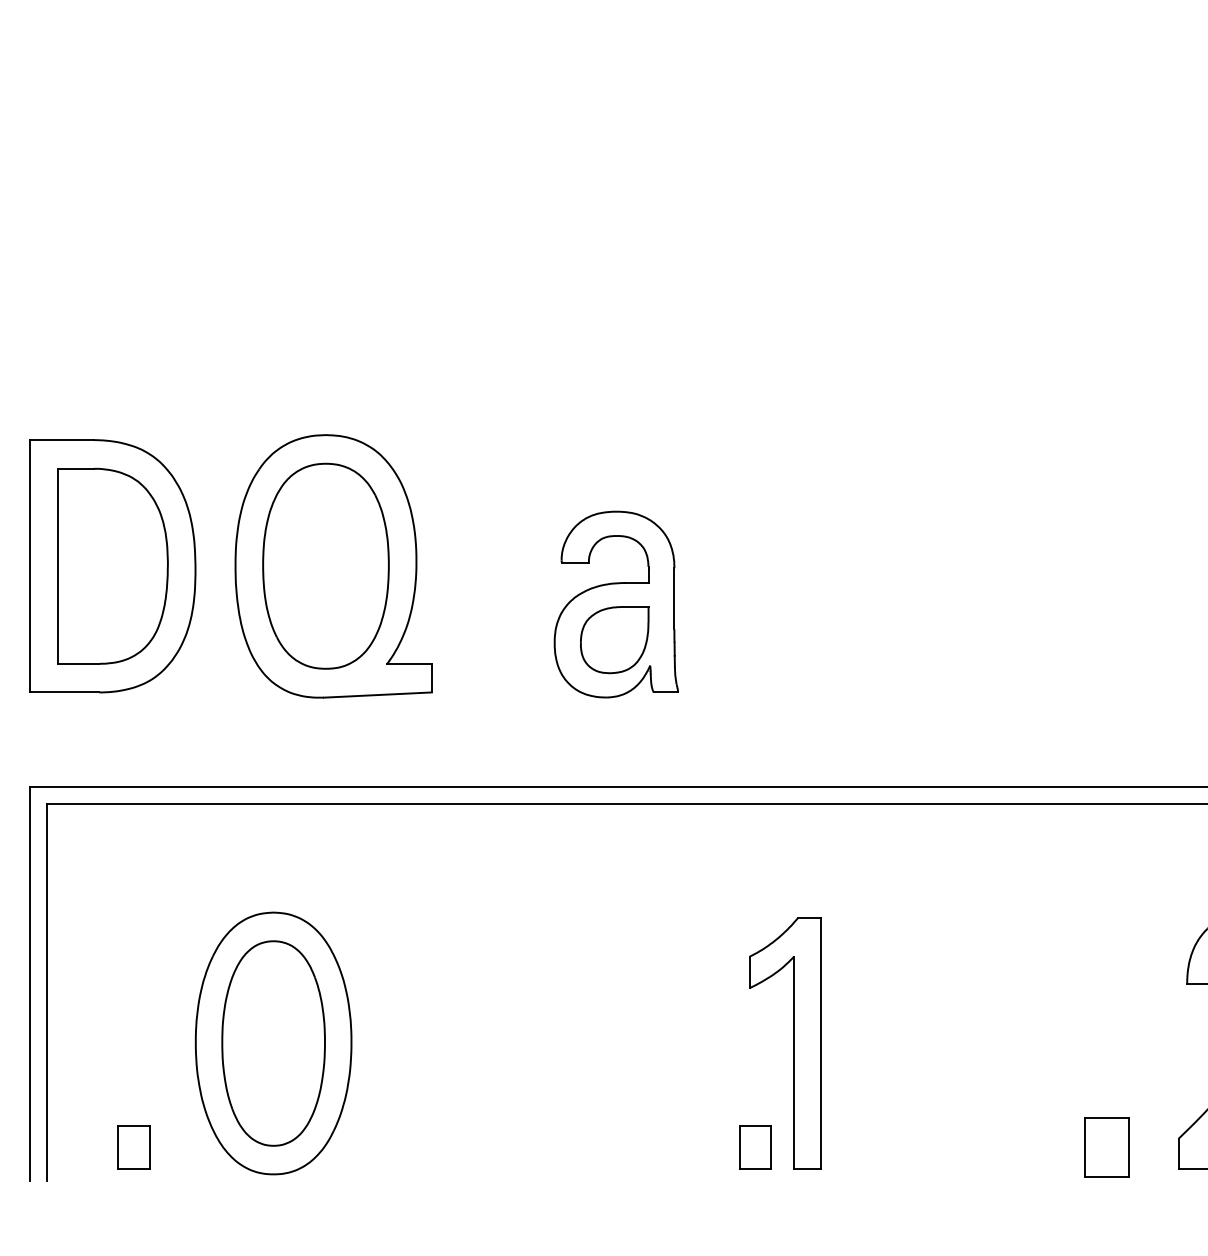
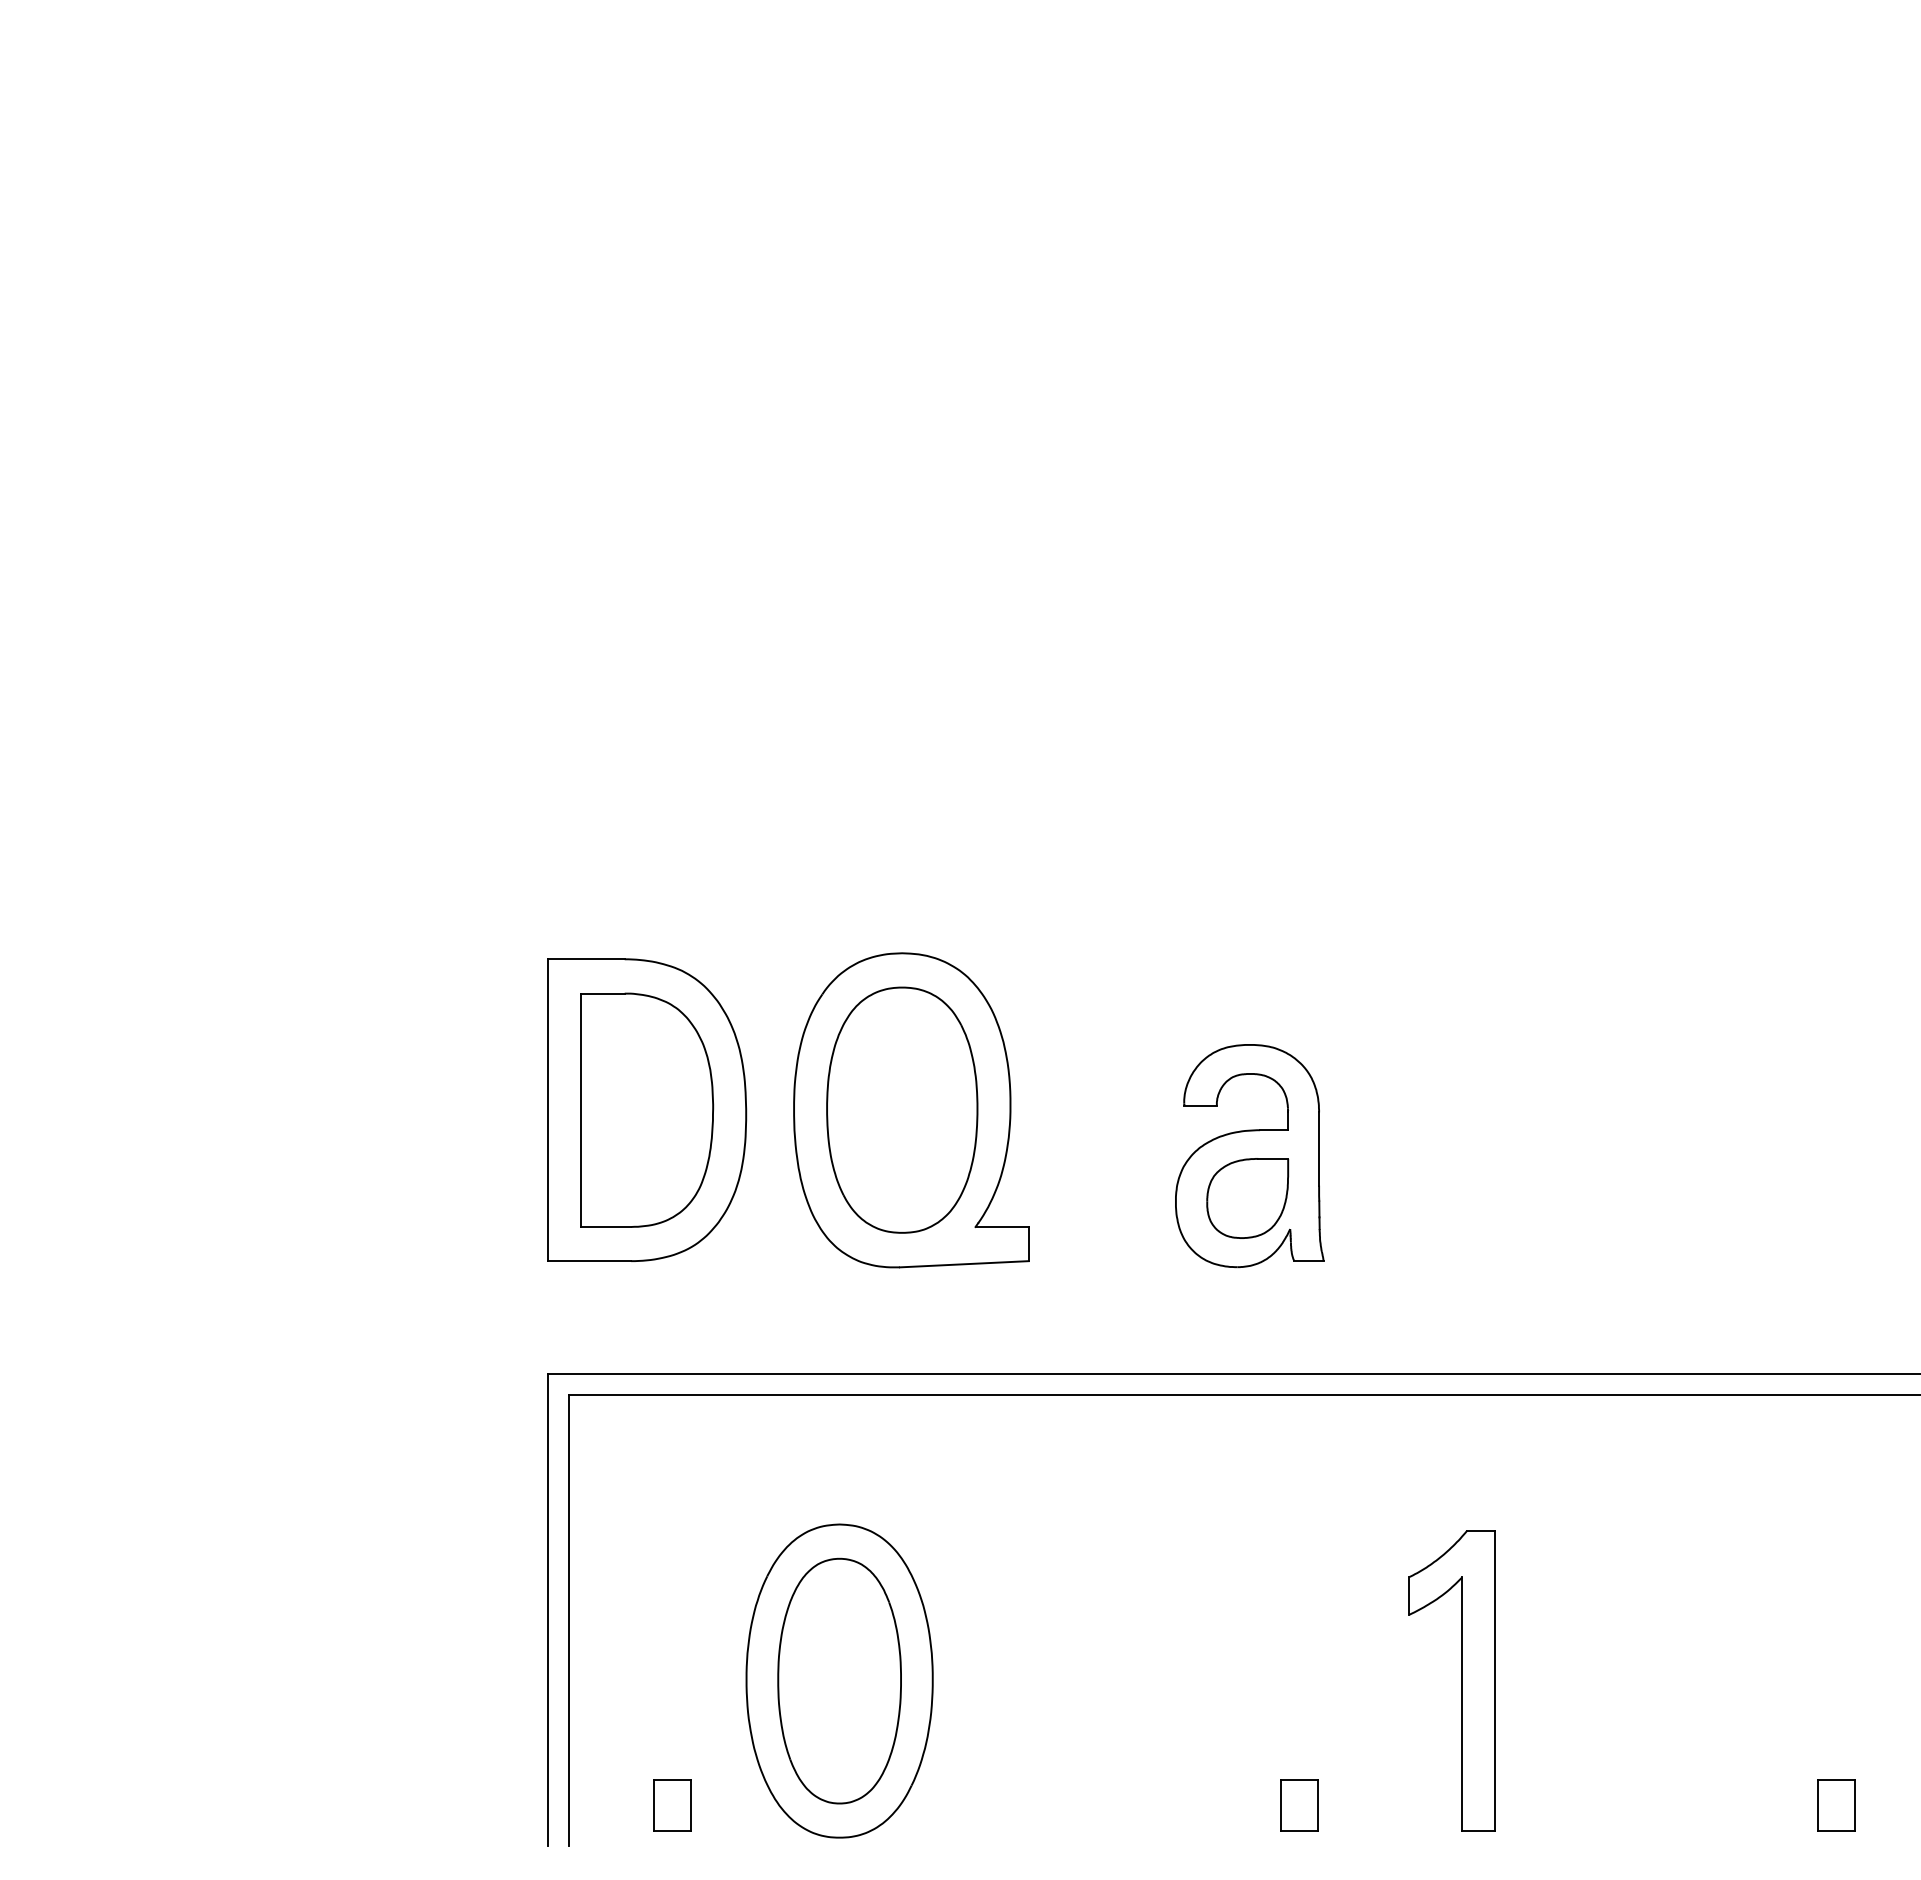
part: (755, 1147) -> (1299, 1805), moved
part: (1106, 1147) -> (1836, 1805), size x0.71

